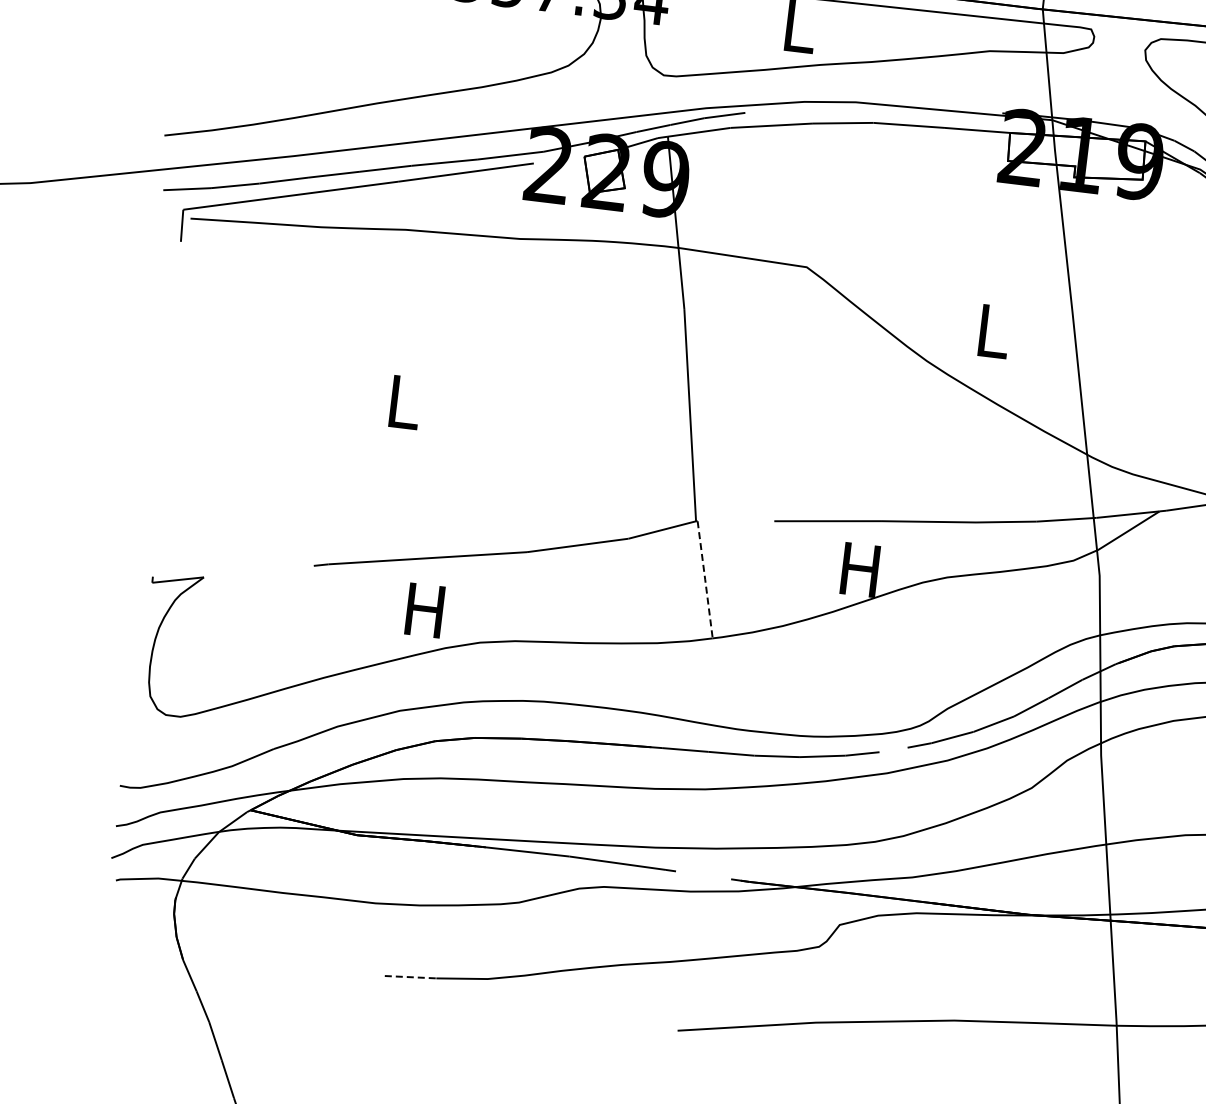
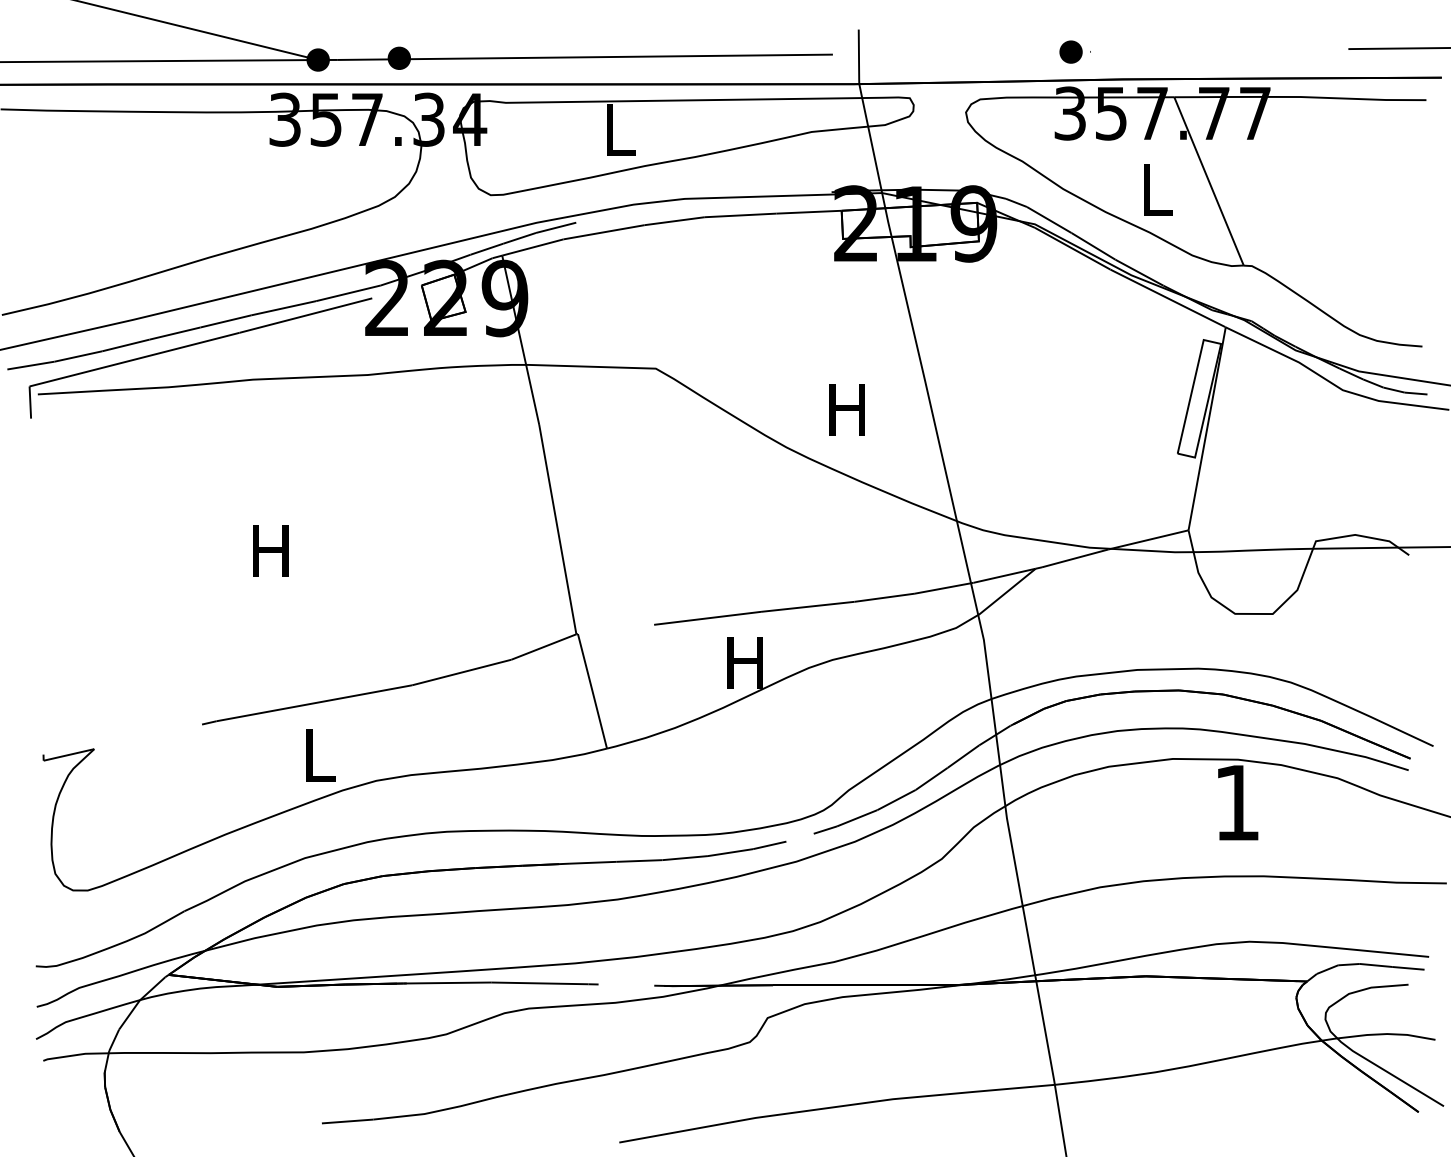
text: (991, 330) -> (846, 409), L -> H
text: (402, 401) -> (270, 550), L -> H
line: (705, 579) -> (592, 691), dashed -> solid
text: (424, 610) -> (317, 755), H -> L
line: (410, 977) -> (347, 1121), dashed -> solid

